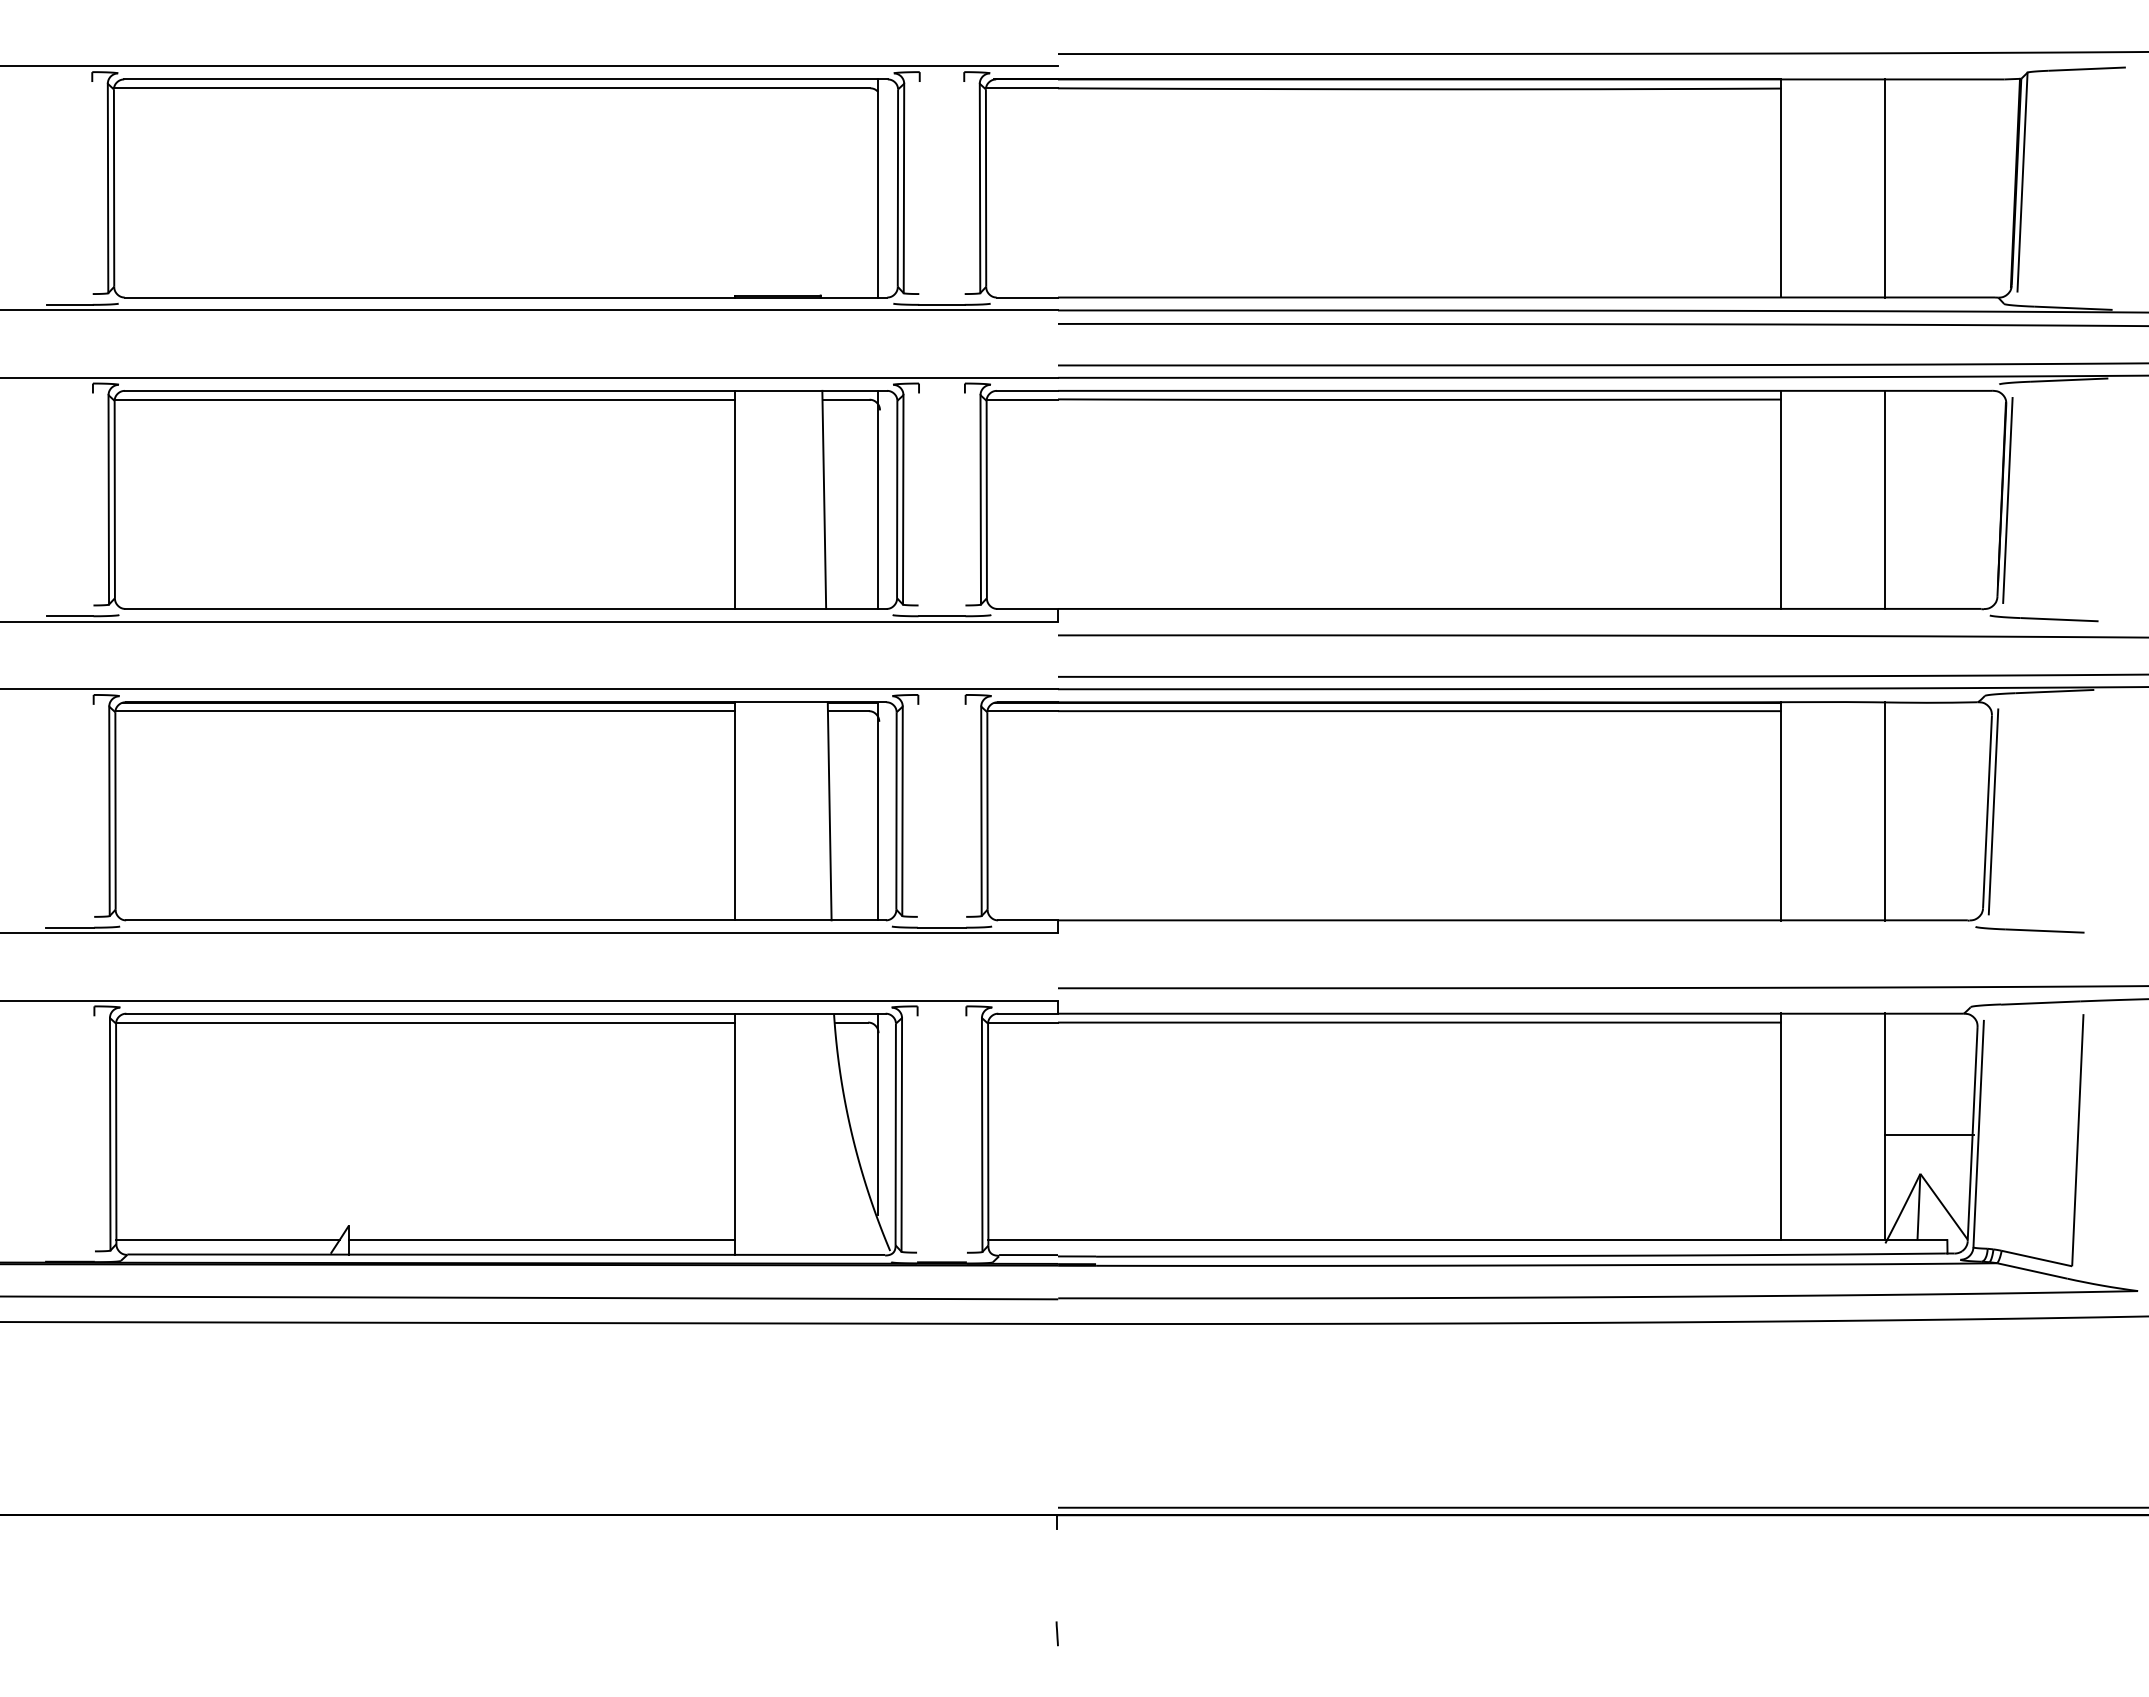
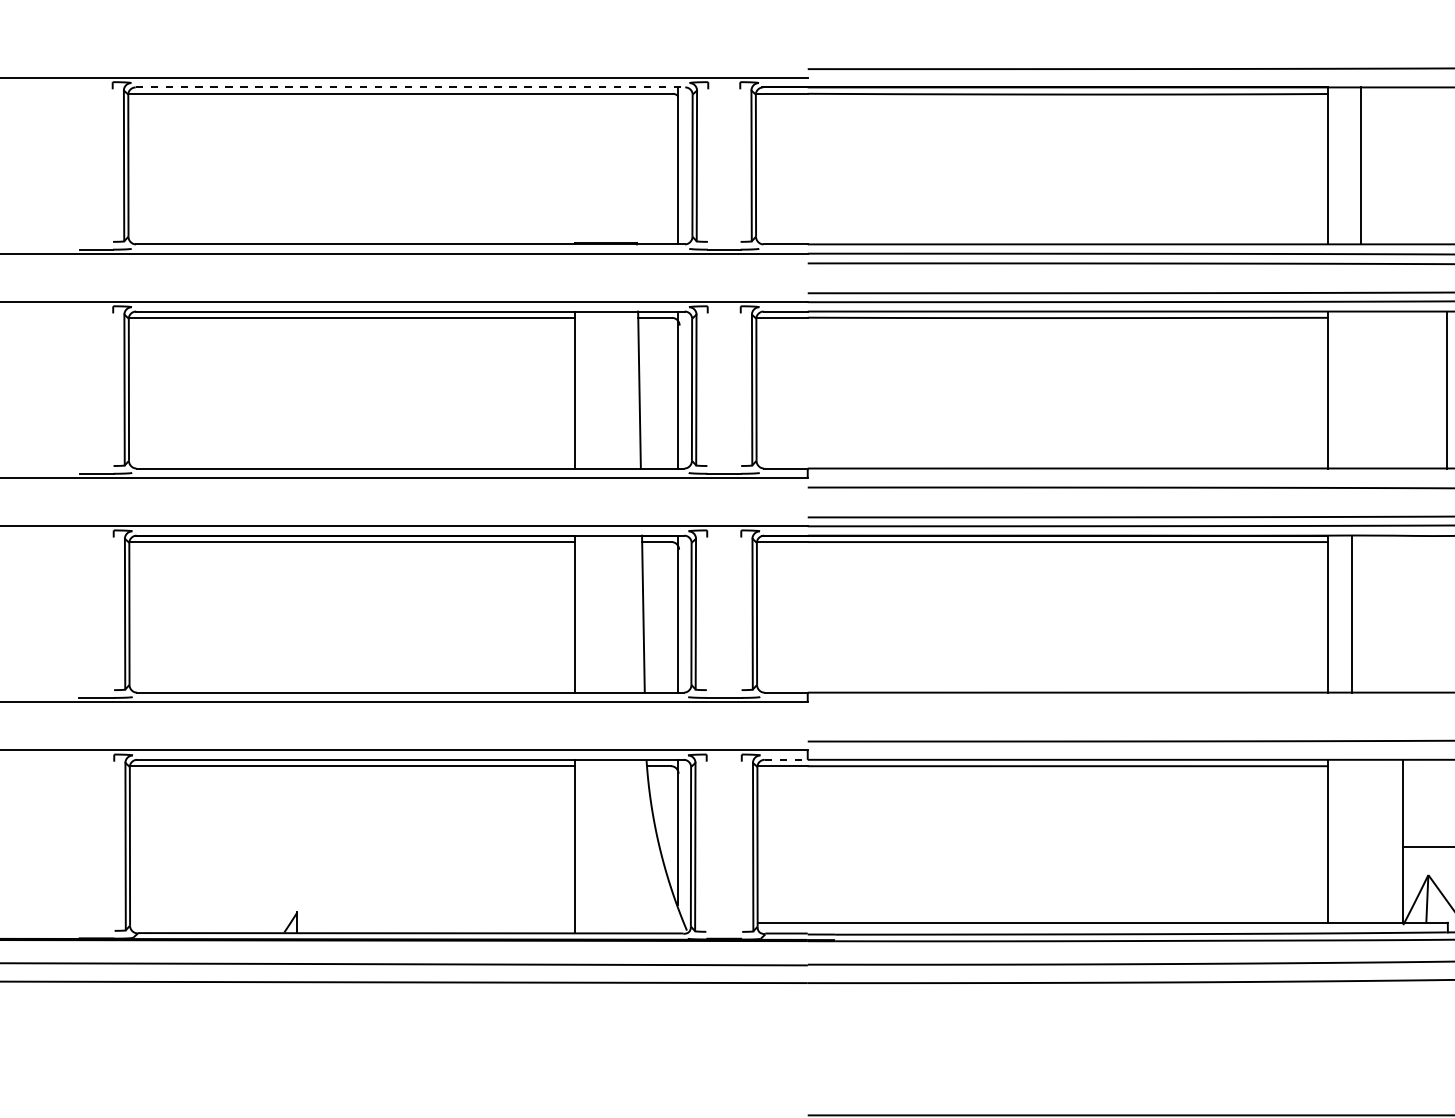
line: (506, 79) -> (410, 87), solid -> dashed
line: (1884, 188) -> (1360, 165), moved
line: (1884, 499) -> (1446, 389), moved
line: (1884, 811) -> (1351, 614), moved
line: (1028, 1013) -> (786, 759), solid -> dashed
line: (227, 1240) -> (210, 923), removed
line: (541, 1240) -> (436, 923), removed

